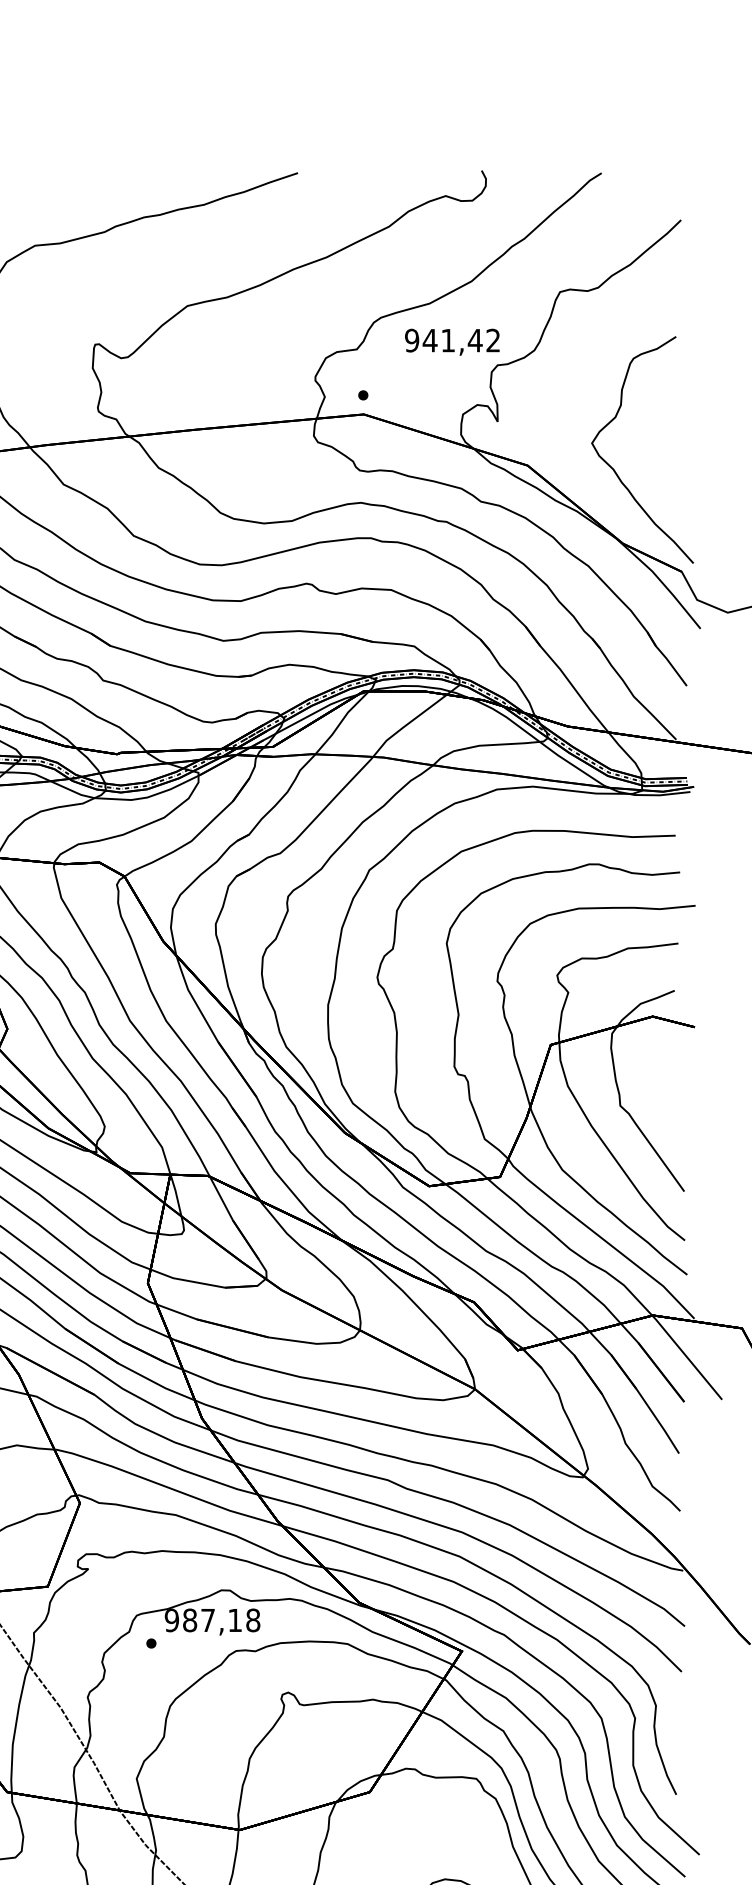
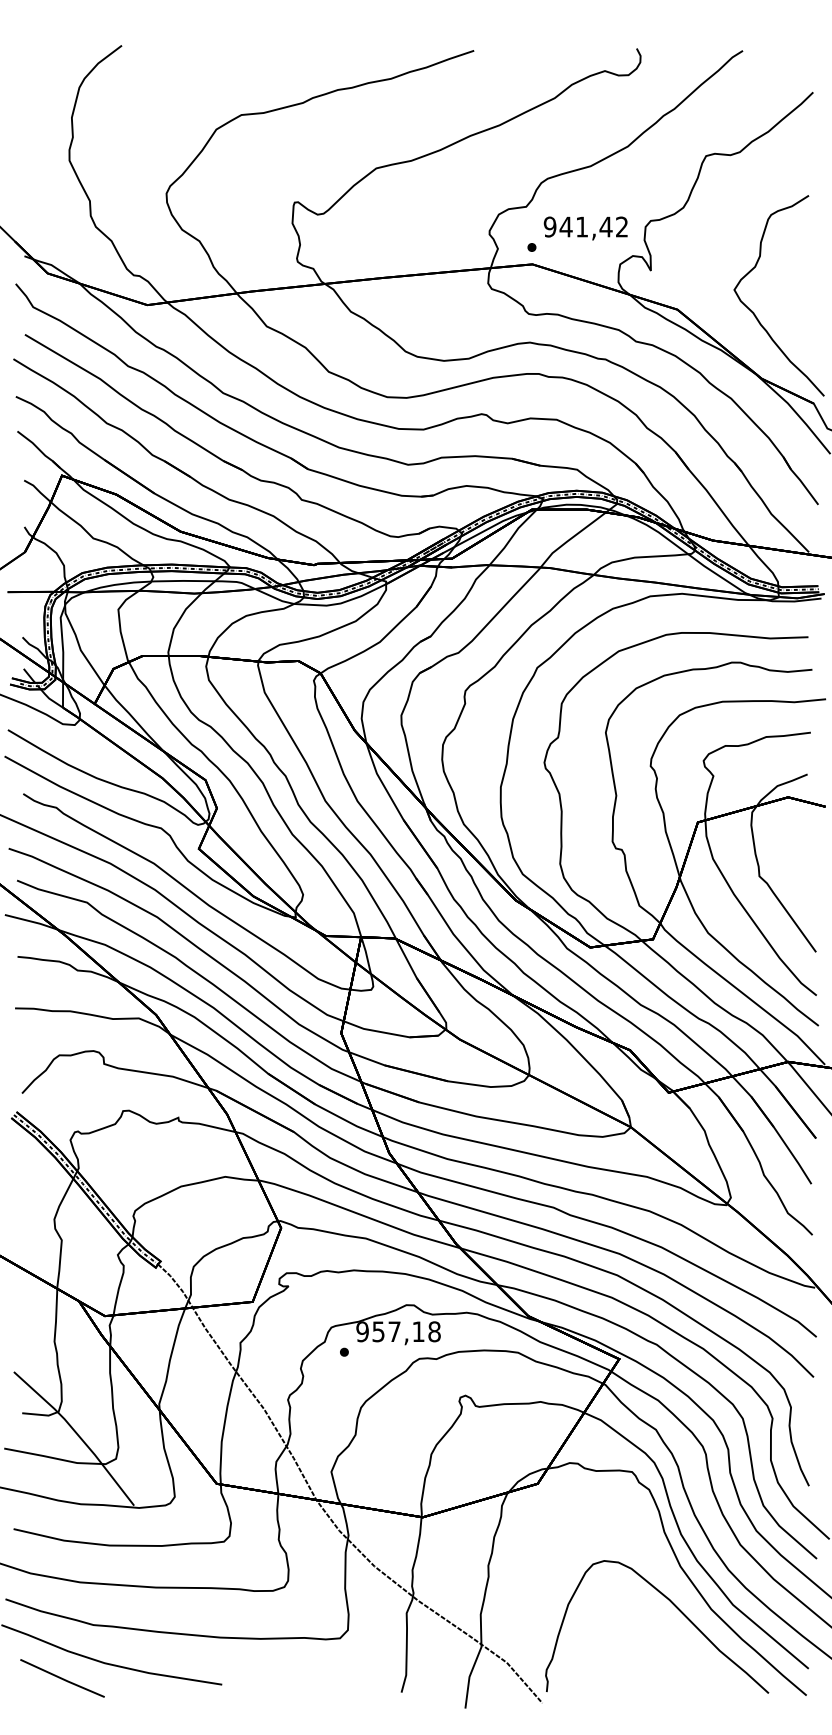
text: (452, 342) -> (585, 228), moved
text: (189, 1620) -> (378, 1331), 987,18 -> 957,18

